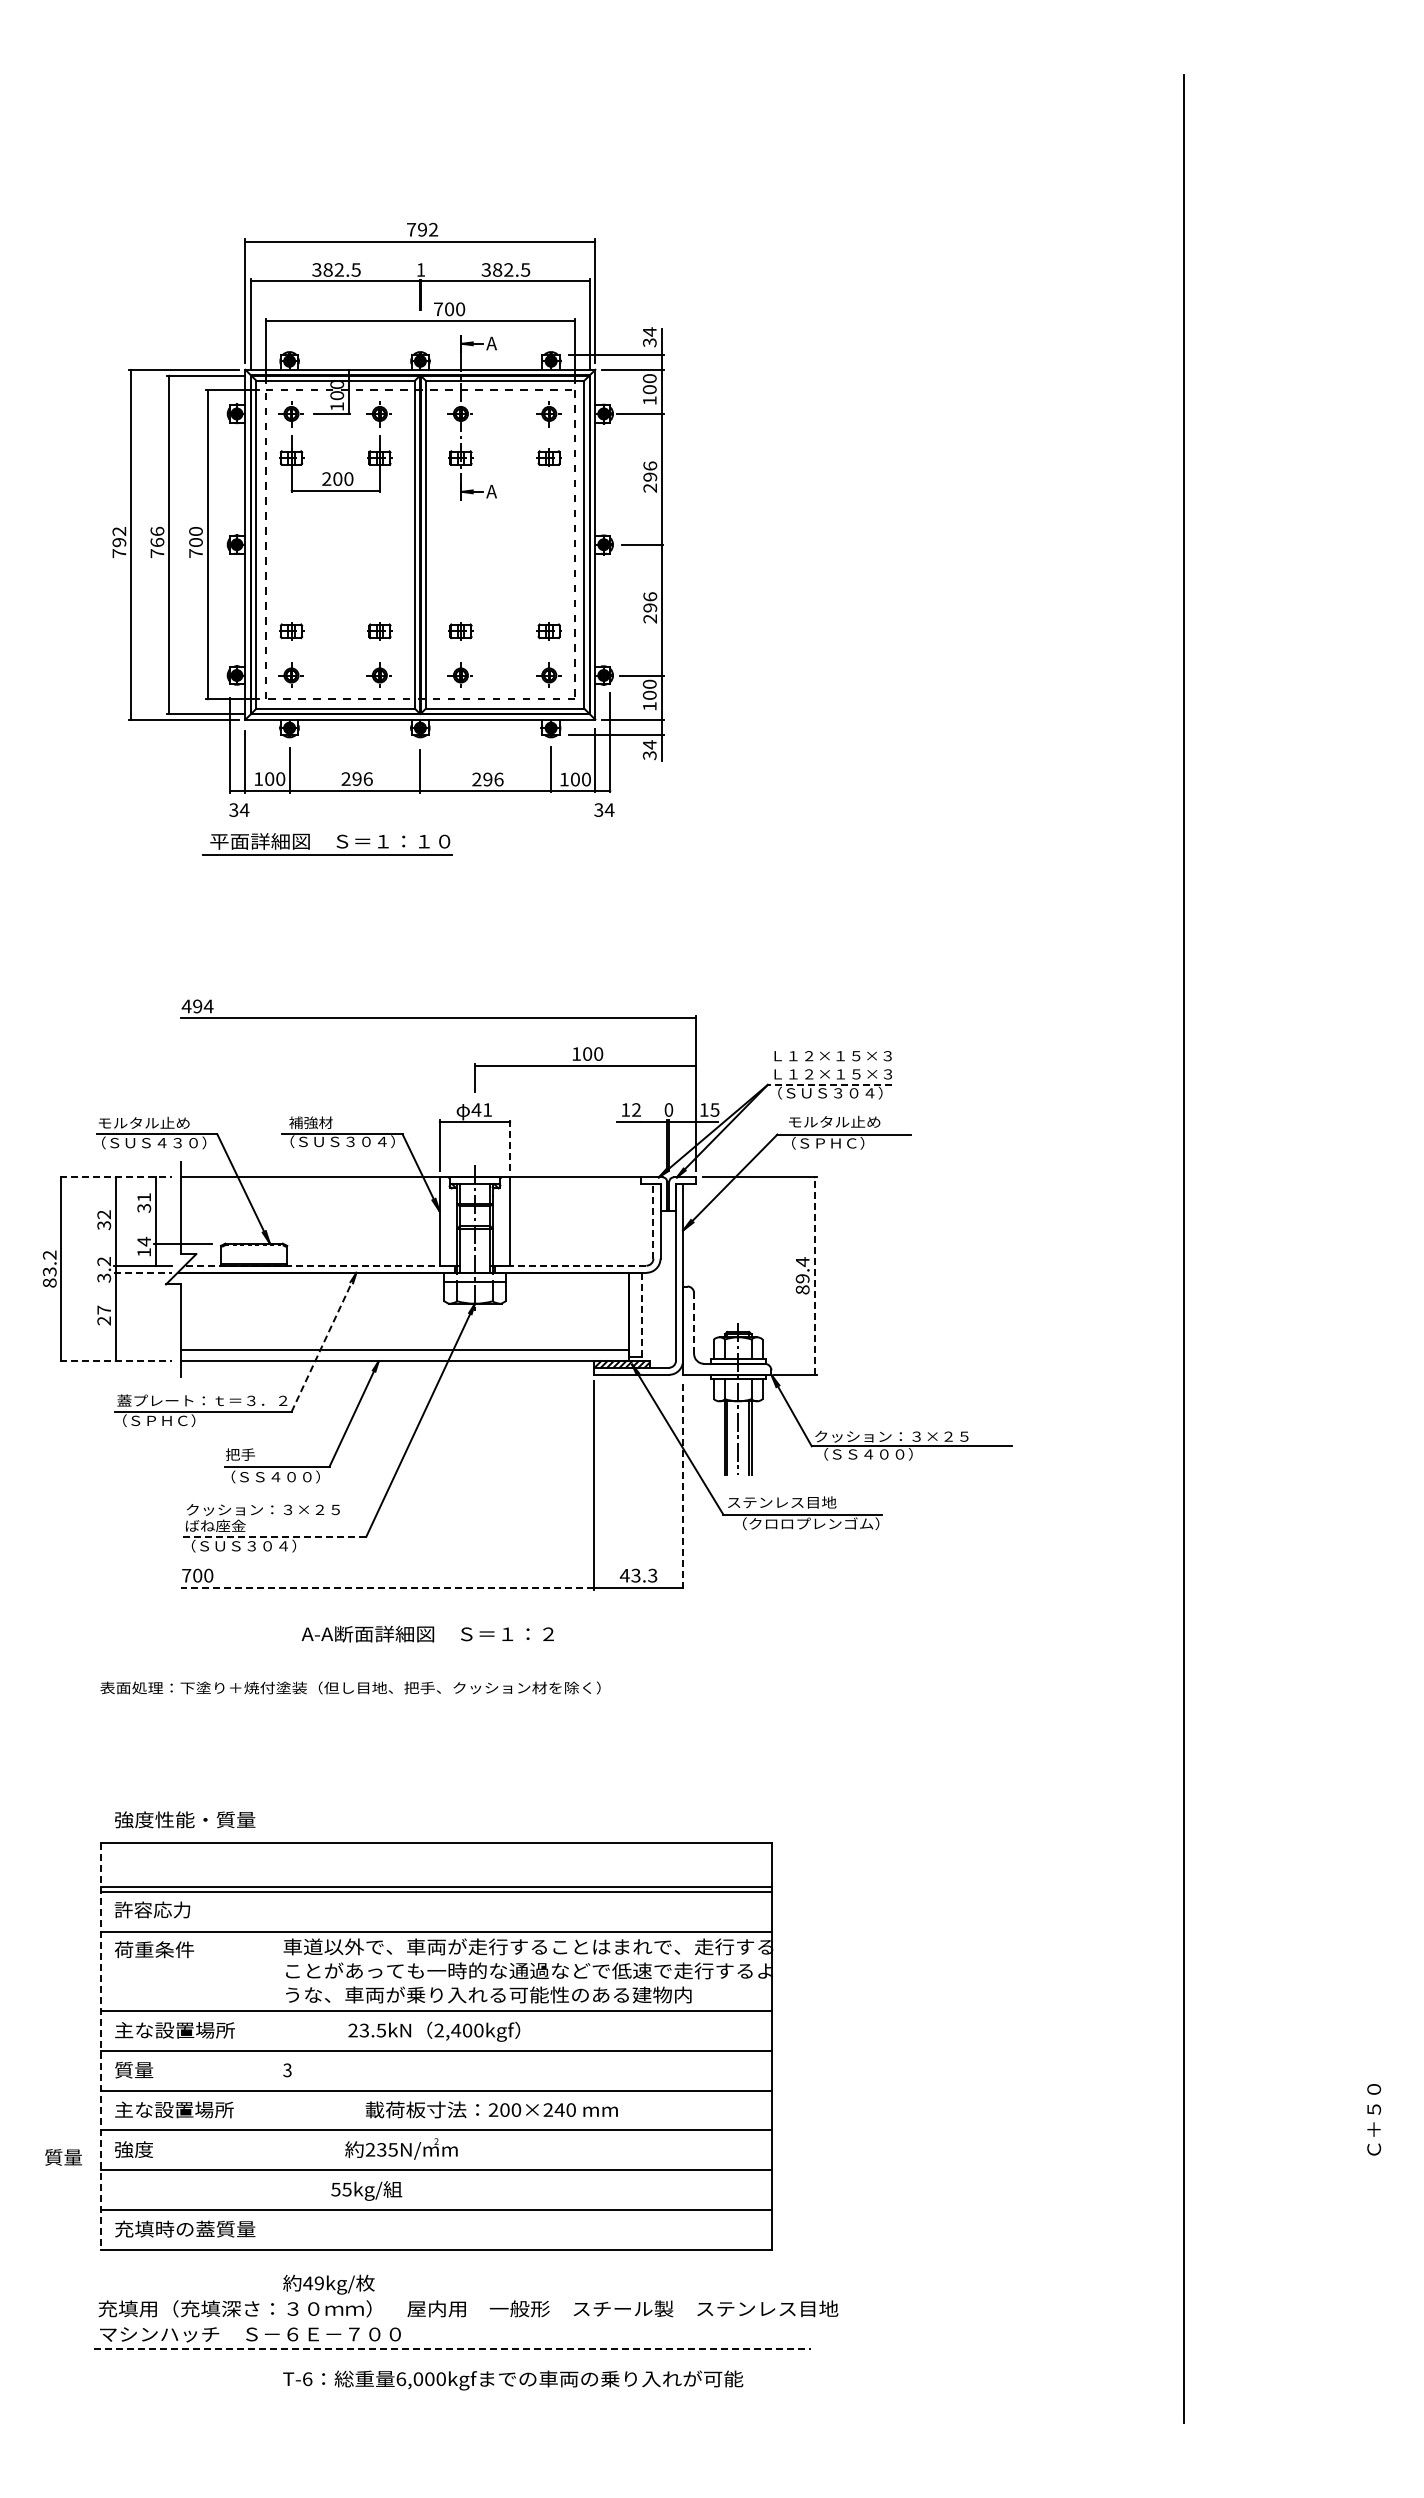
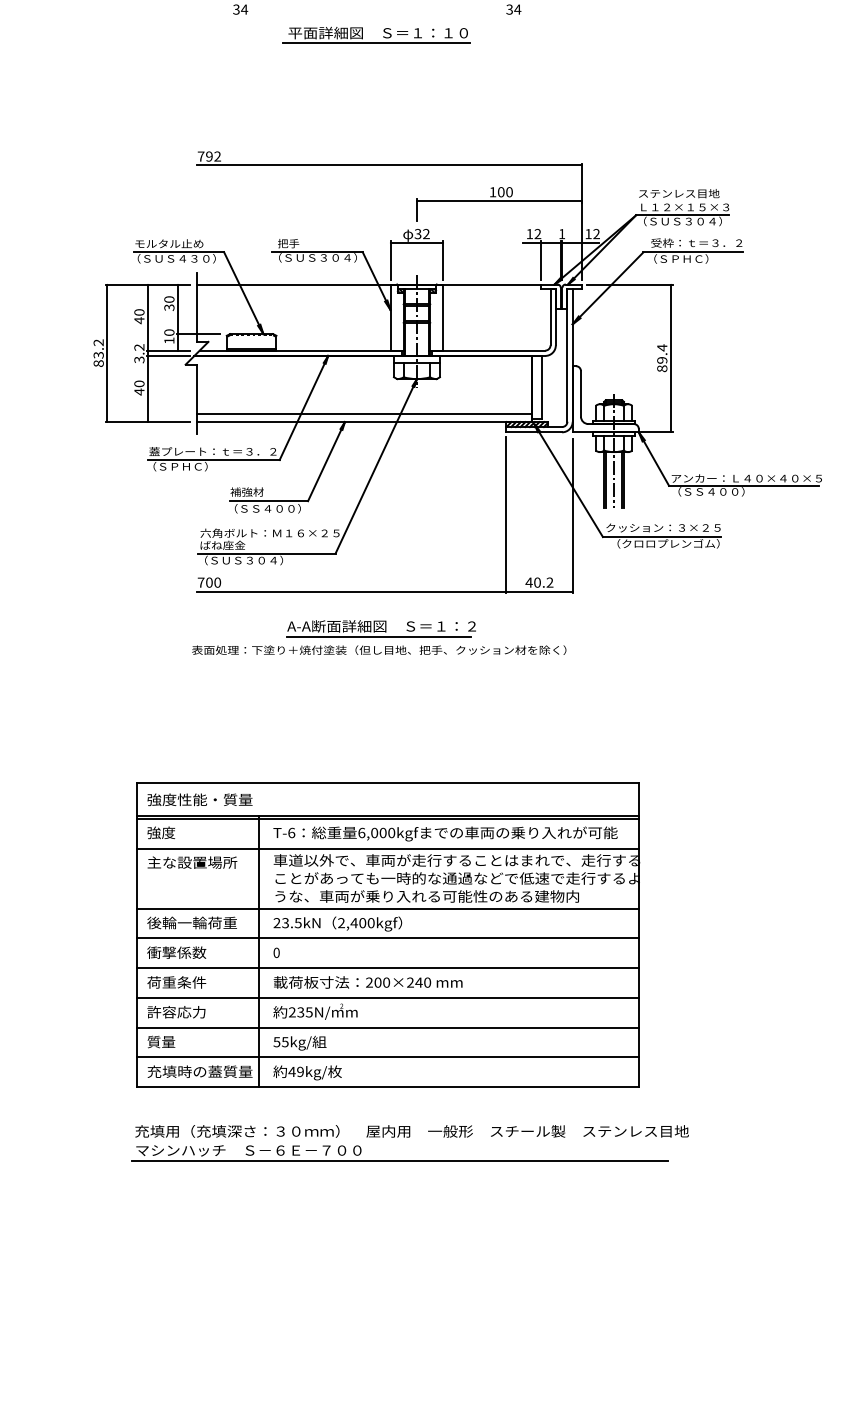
part: (336, 846) -> (382, 36), moved
text: (197, 1006) -> (209, 156), 494 -> 792
text: (831, 1055) -> (683, 193), Ｌ１２×１５×３ -> ステンレス目地
line: (829, 1084) -> (682, 214), dashed -> solid
text: (481, 1109) -> (421, 233), 41 -> 32
text: (668, 1109) -> (561, 233), 0 -> 1
text: (714, 1109) -> (596, 233), 15 -> 12
text: (848, 1121) -> (696, 242), モルタル止め -> 受枠：ｔ＝３．２
text: (310, 1122) -> (293, 243), 補強材 -> 把手
line: (640, 1144) -> (540, 259), added
line: (510, 1145) -> (443, 260), dashed -> solid
line: (116, 1177) -> (148, 284), dashed -> solid
text: (144, 1197) -> (169, 299), 31 -> 30
text: (104, 1220) -> (139, 316), 32 -> 40
line: (653, 1220) -> (550, 316), dashed -> solid
text: (144, 1241) -> (169, 332), 14 -> 10
line: (320, 1265) -> (301, 350), dashed -> solid
line: (569, 1265) -> (487, 350), dashed -> solid
line: (143, 1272) -> (168, 355), dashed -> solid
line: (814, 1276) -> (671, 358), dashed -> solid
line: (641, 1314) -> (541, 387), dashed -> solid
text: (104, 1315) -> (139, 387), 27 -> 40
line: (694, 1323) -> (581, 393), dashed -> solid
line: (324, 1342) -> (304, 408), dashed -> solid
line: (116, 1361) -> (148, 422), dashed -> solid
text: (915, 1436) -> (746, 478), クッション：３×２５ -> アンカー：Ｌ４０×４０×５
text: (248, 1454) -> (247, 491), 把手 -> 補強材
line: (683, 1487) -> (573, 516), dashed -> solid
text: (804, 1502) -> (663, 527), ステンレス目地 -> クッション：３×２５
text: (278, 1509) -> (269, 533), クッション：３×２５ -> 六角ボルト：Ｍ１６×２５
line: (273, 1536) -> (266, 553), dashed -> solid
text: (644, 1575) -> (543, 582), 43.3 -> 40.2
line: (387, 1587) -> (351, 591), dashed -> solid
line: (424, 1648) -> (379, 637), added
text: (350, 1687) -> (379, 649), moved
text: (185, 1819) -> (200, 799), moved
text: (152, 1909) -> (175, 832), 許容応力 -> 強度
text: (174, 1949) -> (192, 862), 荷重条件 -> 主な設置場所
text: (174, 2029) -> (192, 922), 主な設置場所 -> 後輪一輪荷重
text: (434, 2031) -> (338, 923), moved
line: (100, 2046) -> (136, 935), dashed -> solid
line: (264, 2068) -> (259, 951), added
text: (153, 2069) -> (176, 952), 質量 -> 衝撃係数
text: (287, 2070) -> (276, 953), 3 -> 0
text: (173, 2109) -> (191, 982), 主な設置場所 -> 荷重条件
text: (491, 2109) -> (367, 982), moved
text: (401, 2148) -> (315, 1011), moved
text: (153, 2149) -> (176, 1012), 強度 -> 許容応力
text: (63, 2157) -> (161, 1042), moved
text: (366, 2190) -> (299, 1042), moved
text: (328, 2284) -> (307, 1072), moved
line: (452, 2348) -> (400, 1161), dashed -> solid
text: (513, 2380) -> (445, 834), moved

